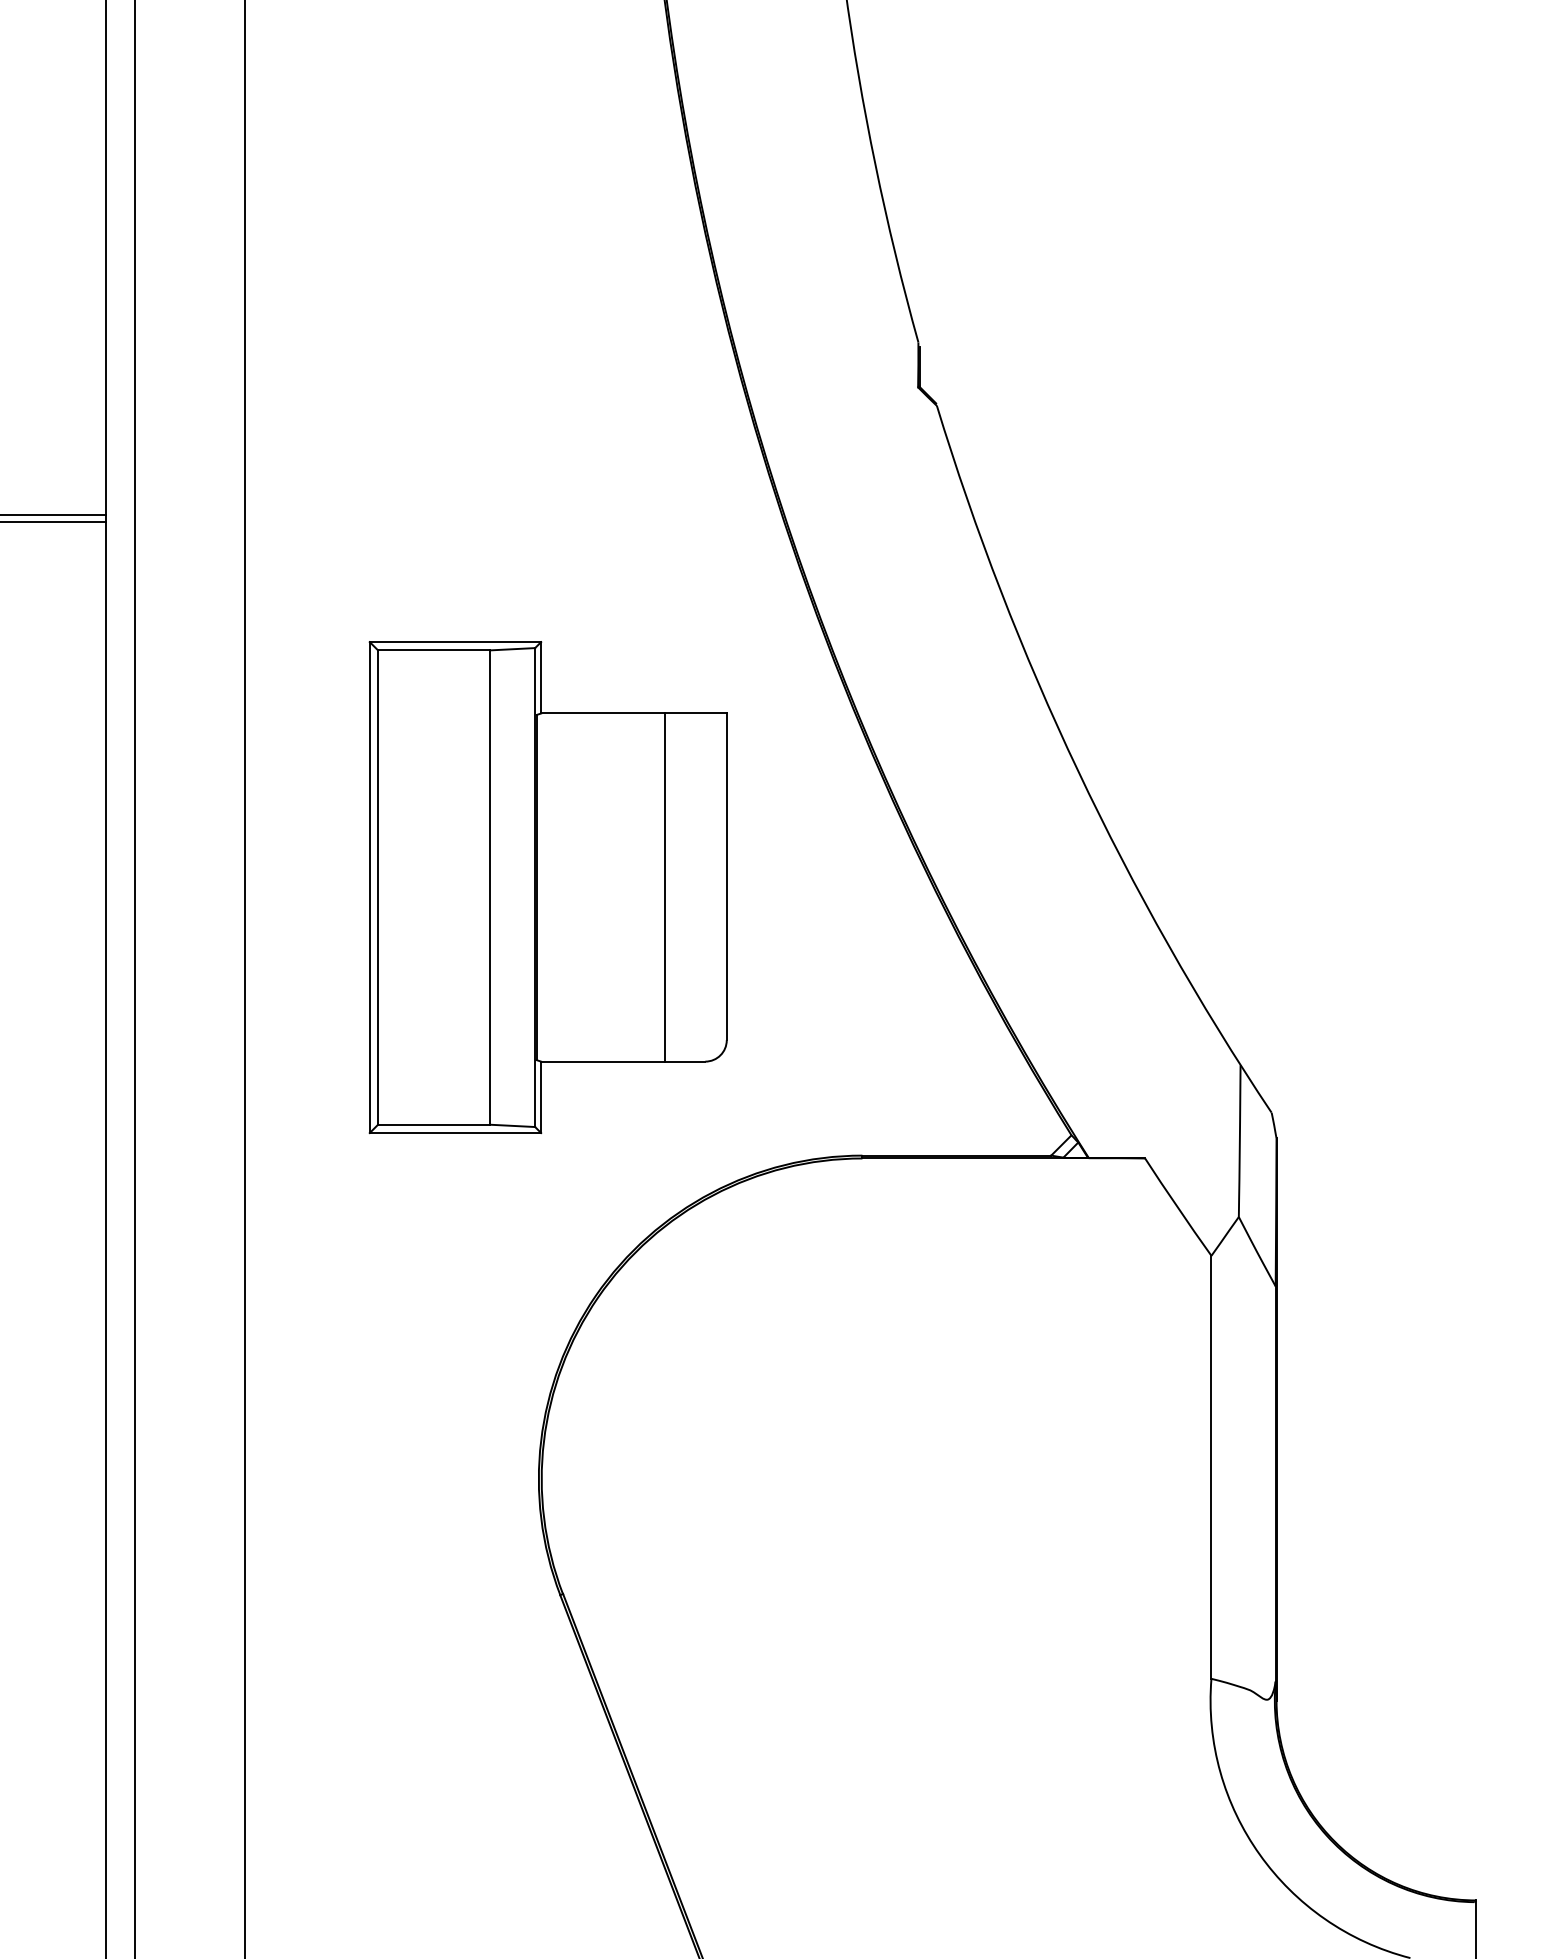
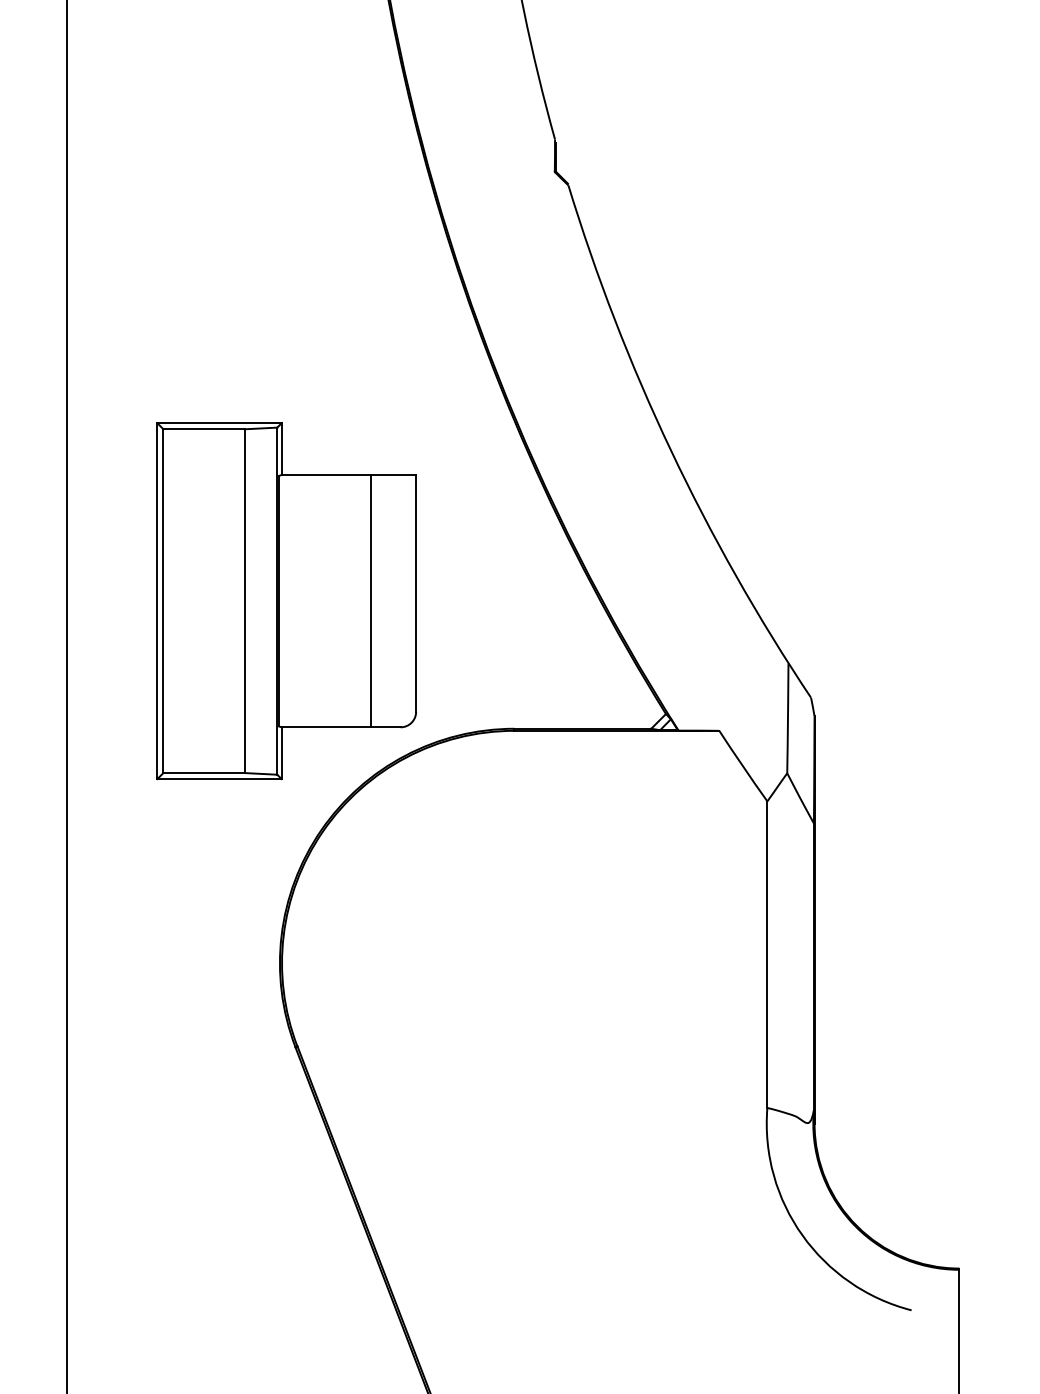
part: (547, 887) -> (286, 601), moved

